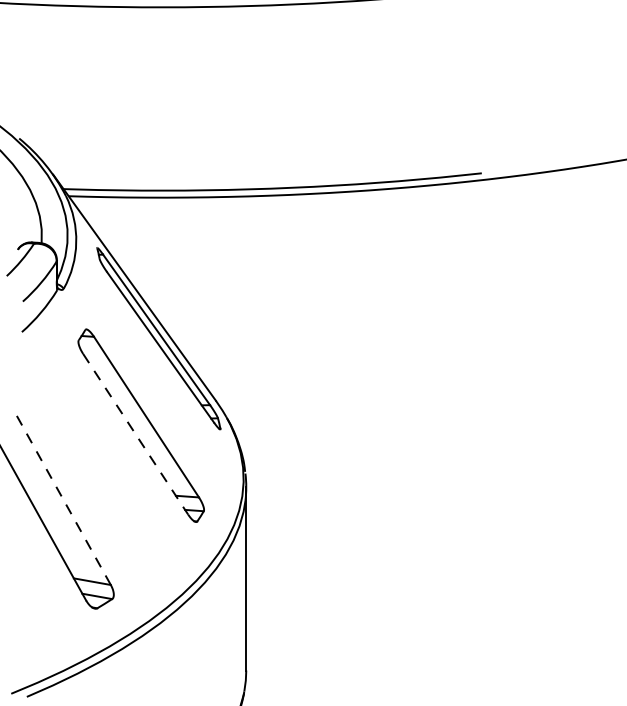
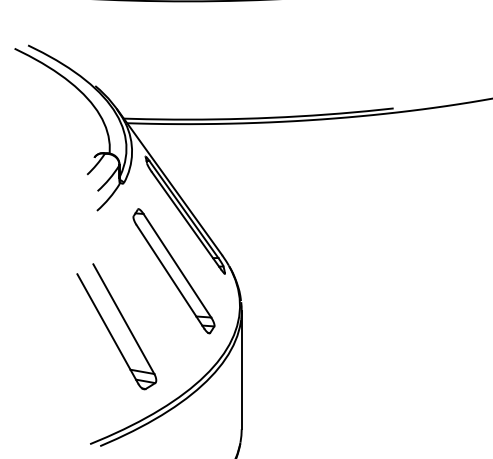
line: (135, 433) -> (170, 276), dashed -> solid
line: (63, 500) -> (123, 319), dashed -> solid

